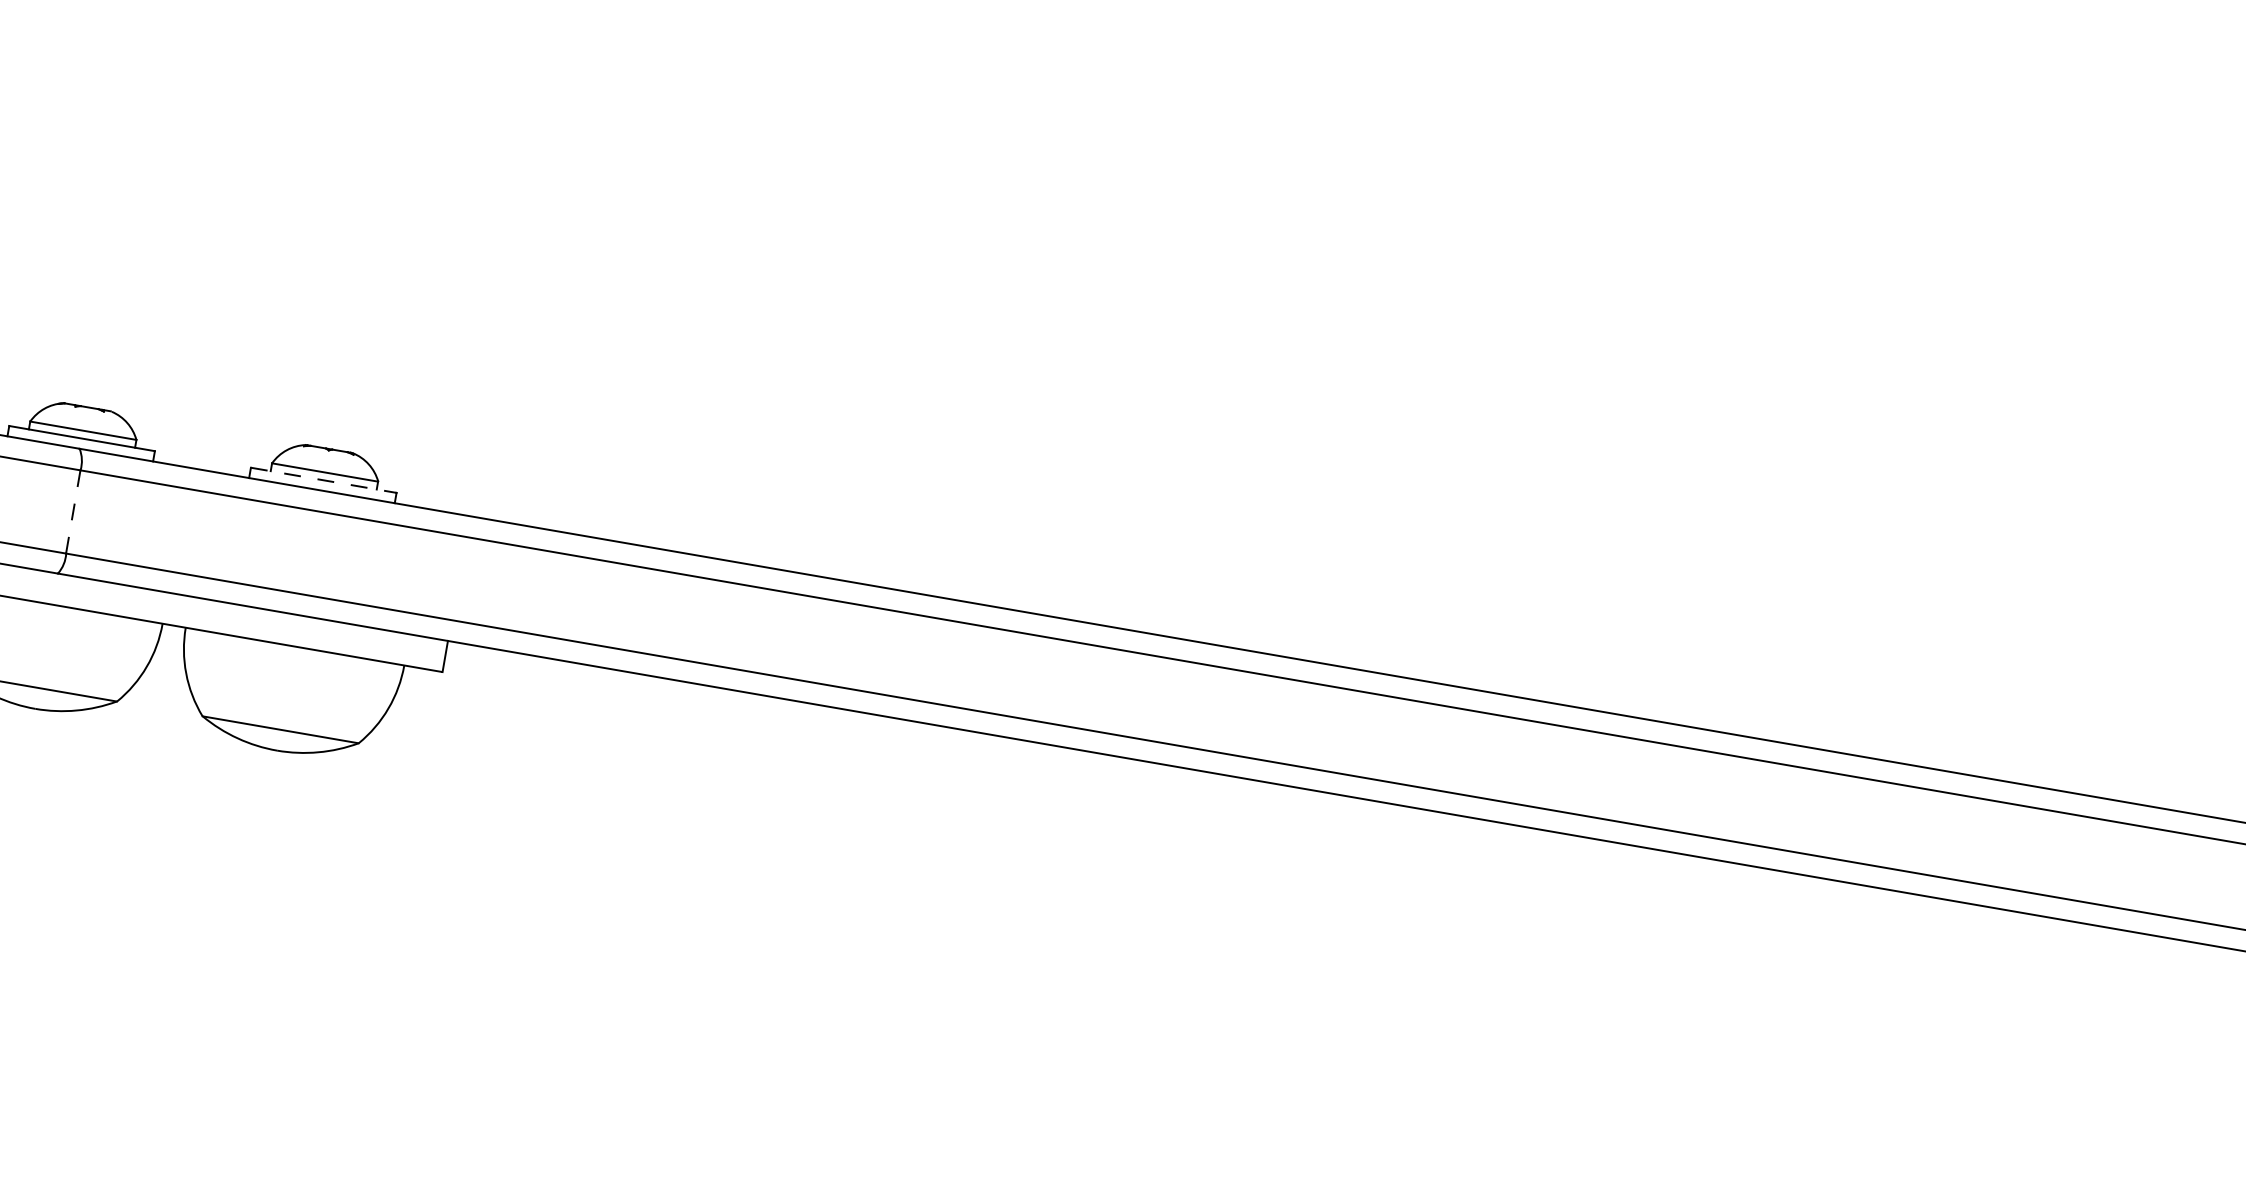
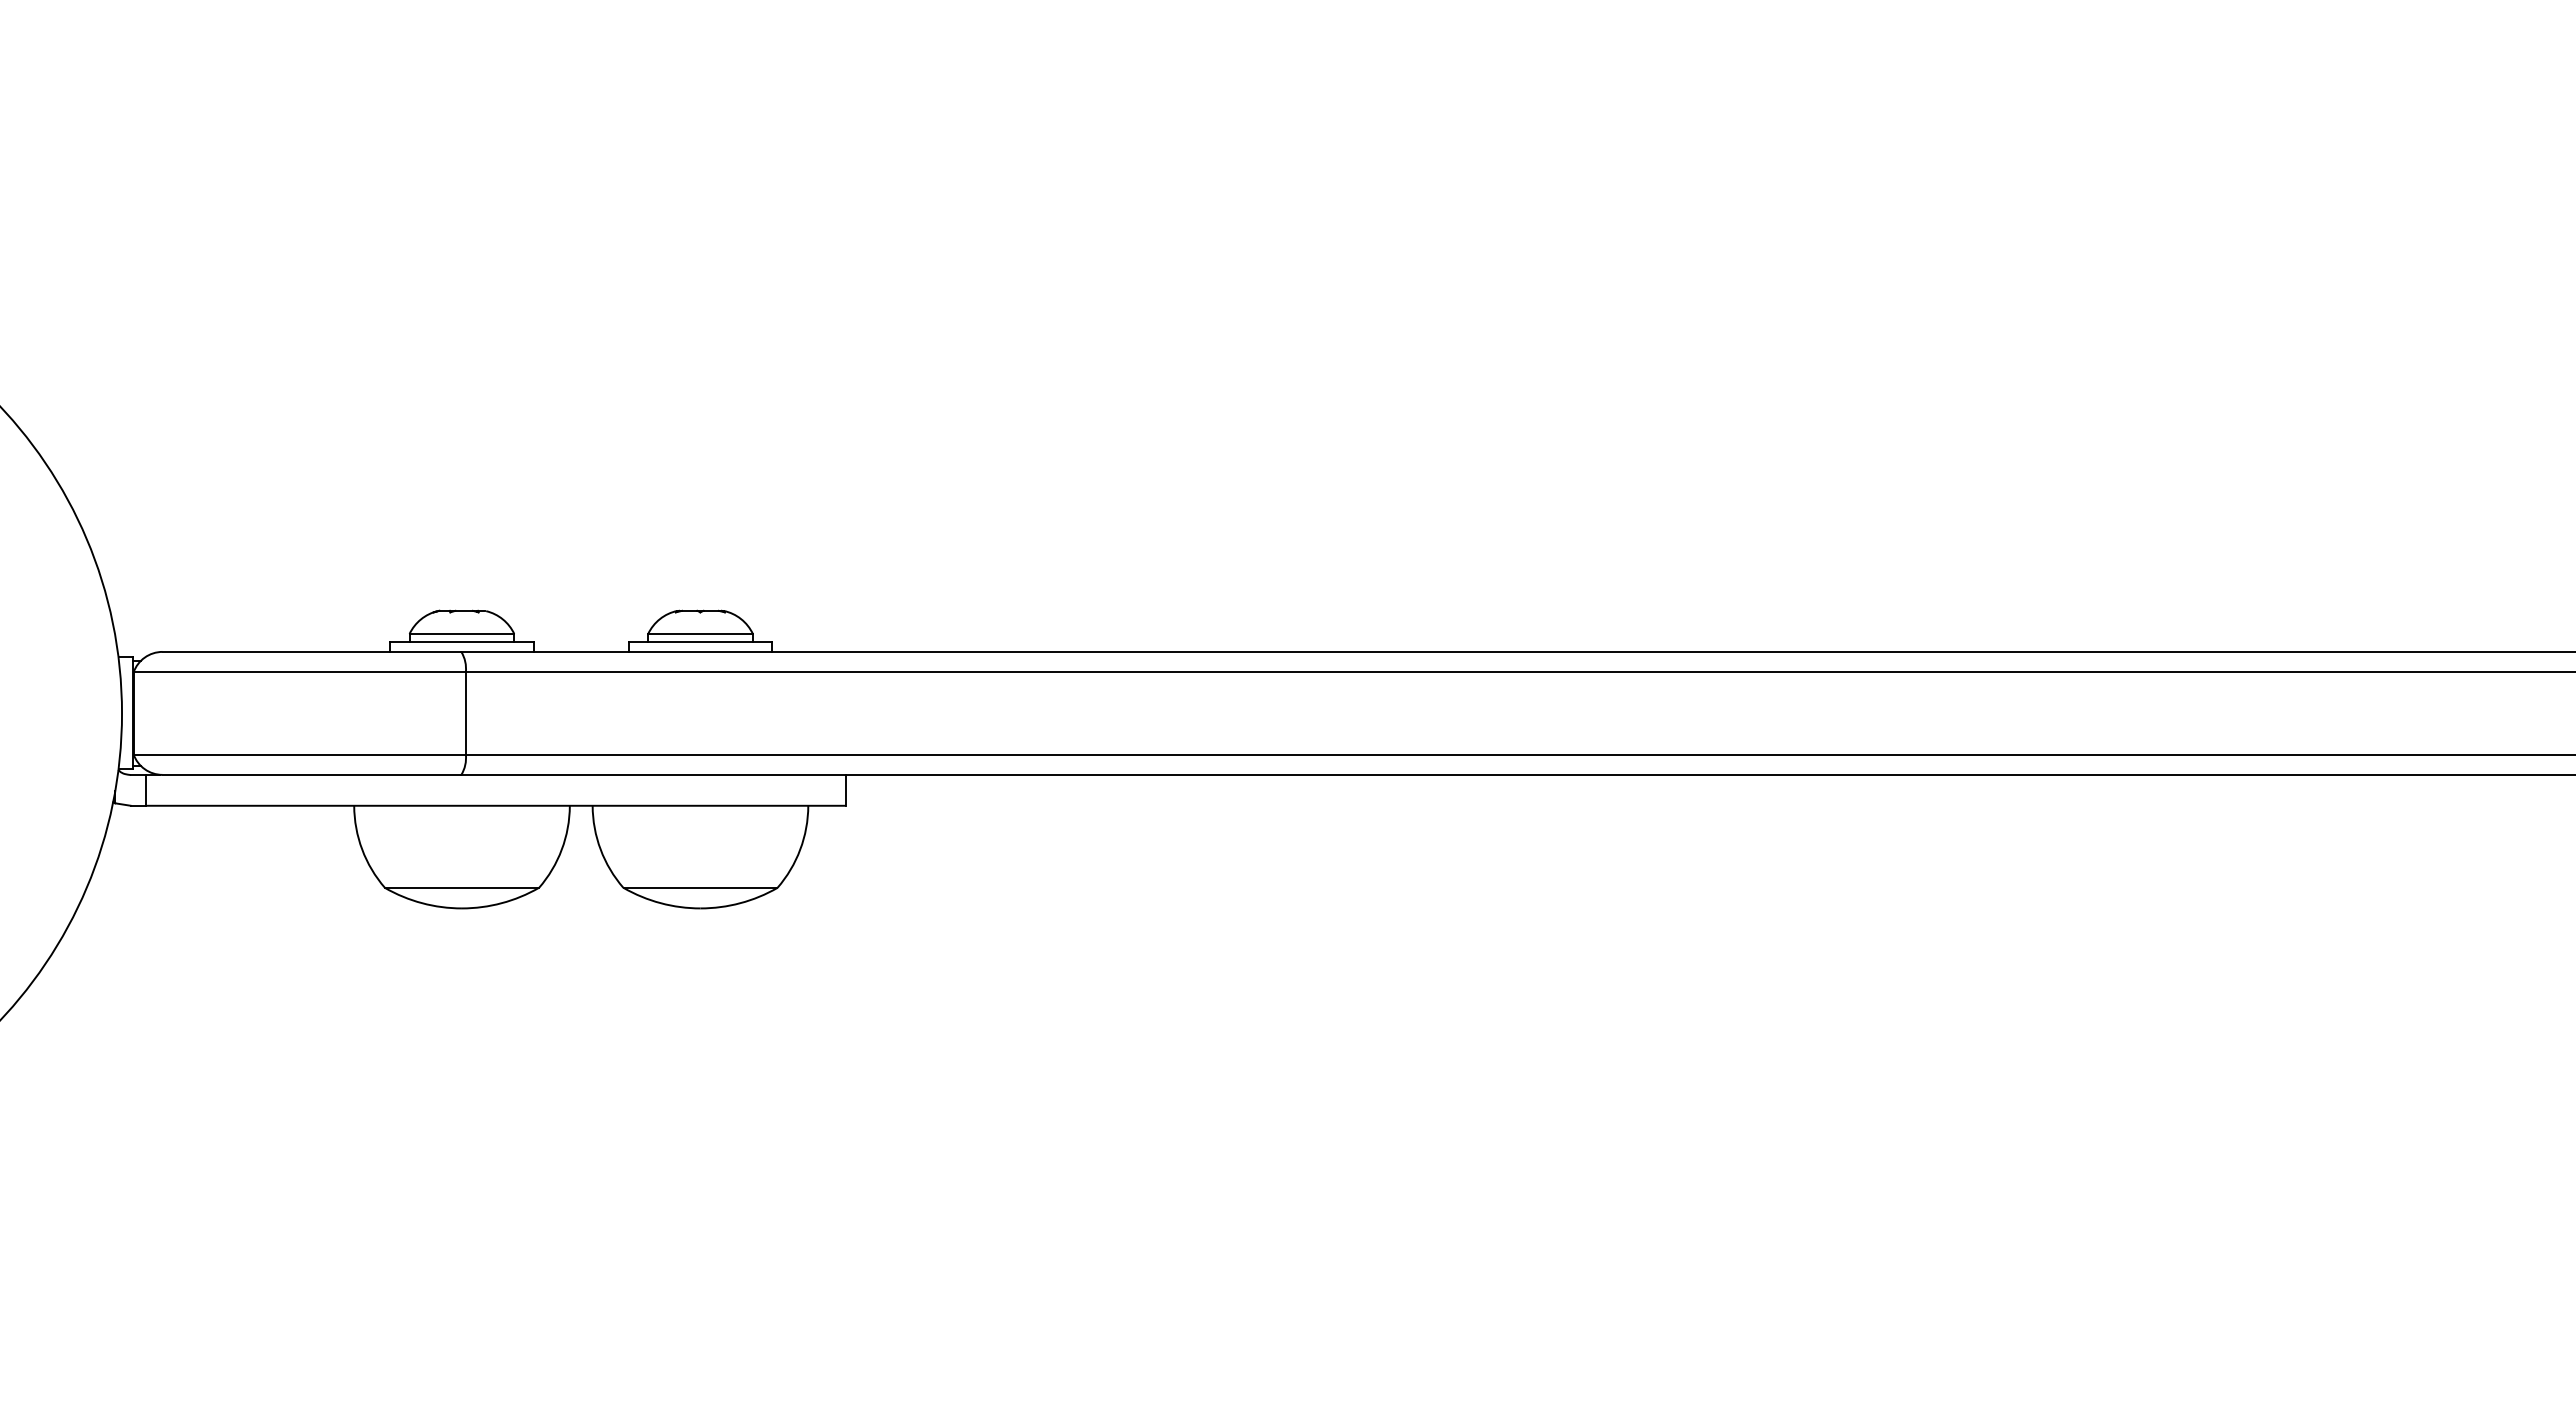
line: (323, 480) -> (700, 641), dashed -> solid
line: (73, 511) -> (465, 713), dashed -> solid

